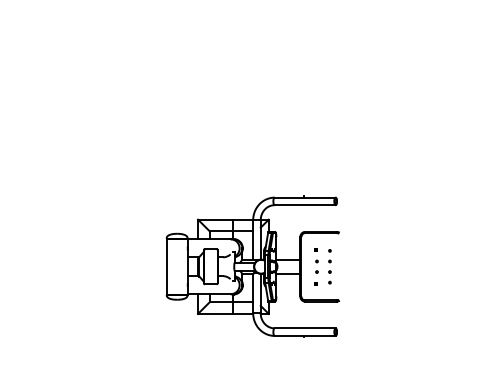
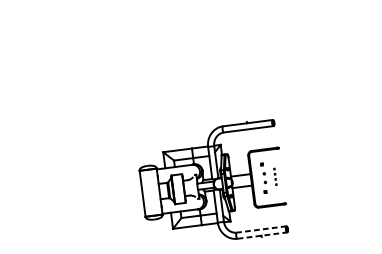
part: (329, 266) -> (275, 176), size x0.6
line: (305, 328) -> (261, 229), solid -> dashed
line: (305, 335) -> (262, 235), solid -> dashed

